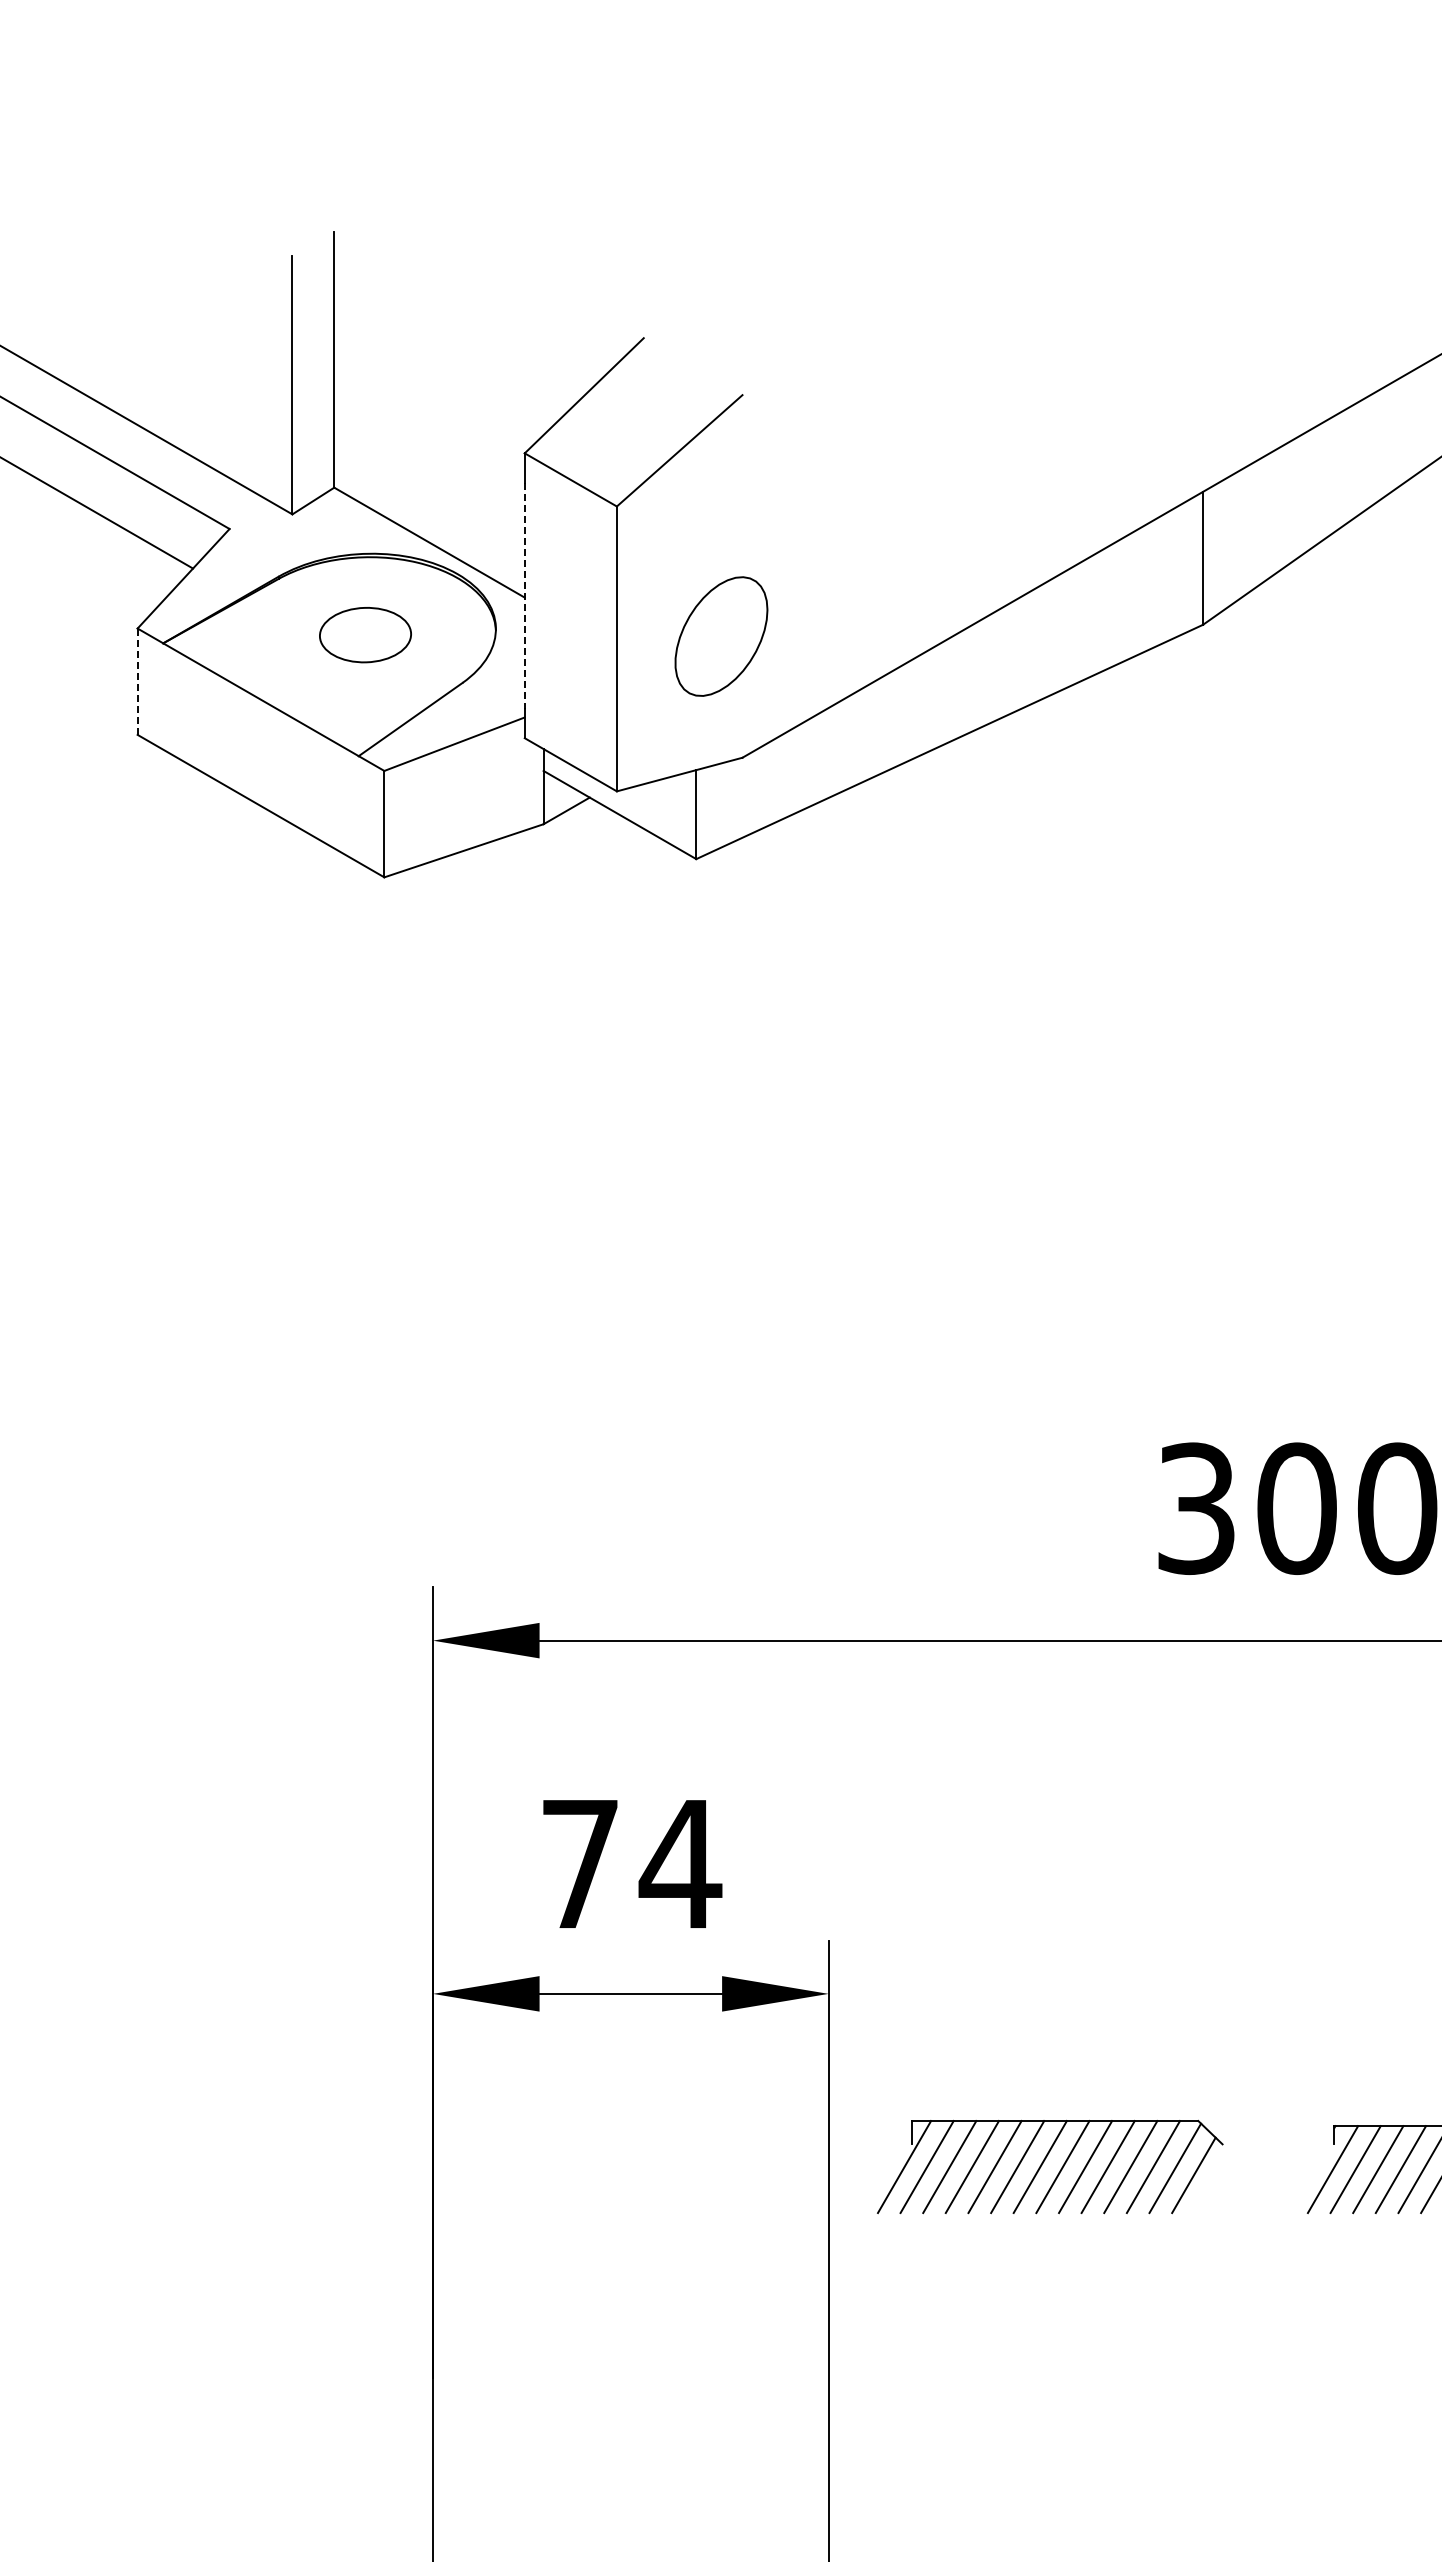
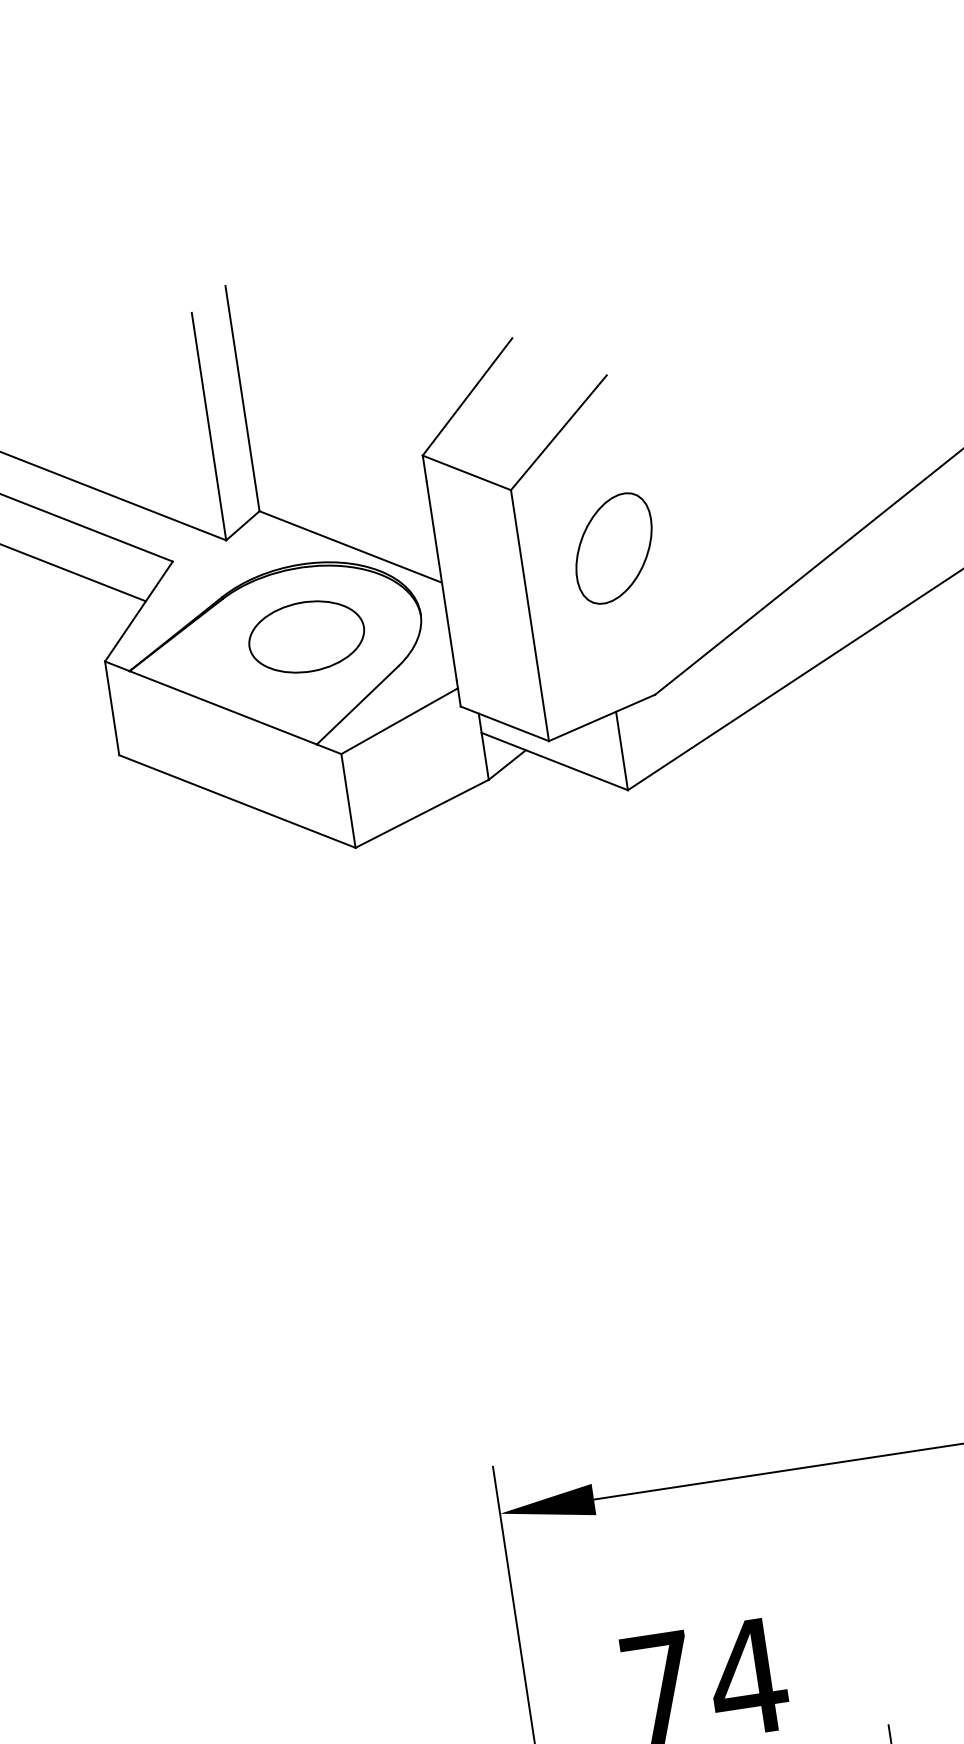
line: (524, 595) -> (441, 580), dashed -> solid
part: (365, 634) -> (306, 636), size x1.43
part: (721, 636) -> (614, 548), moved
line: (137, 681) -> (112, 708), dashed -> solid

